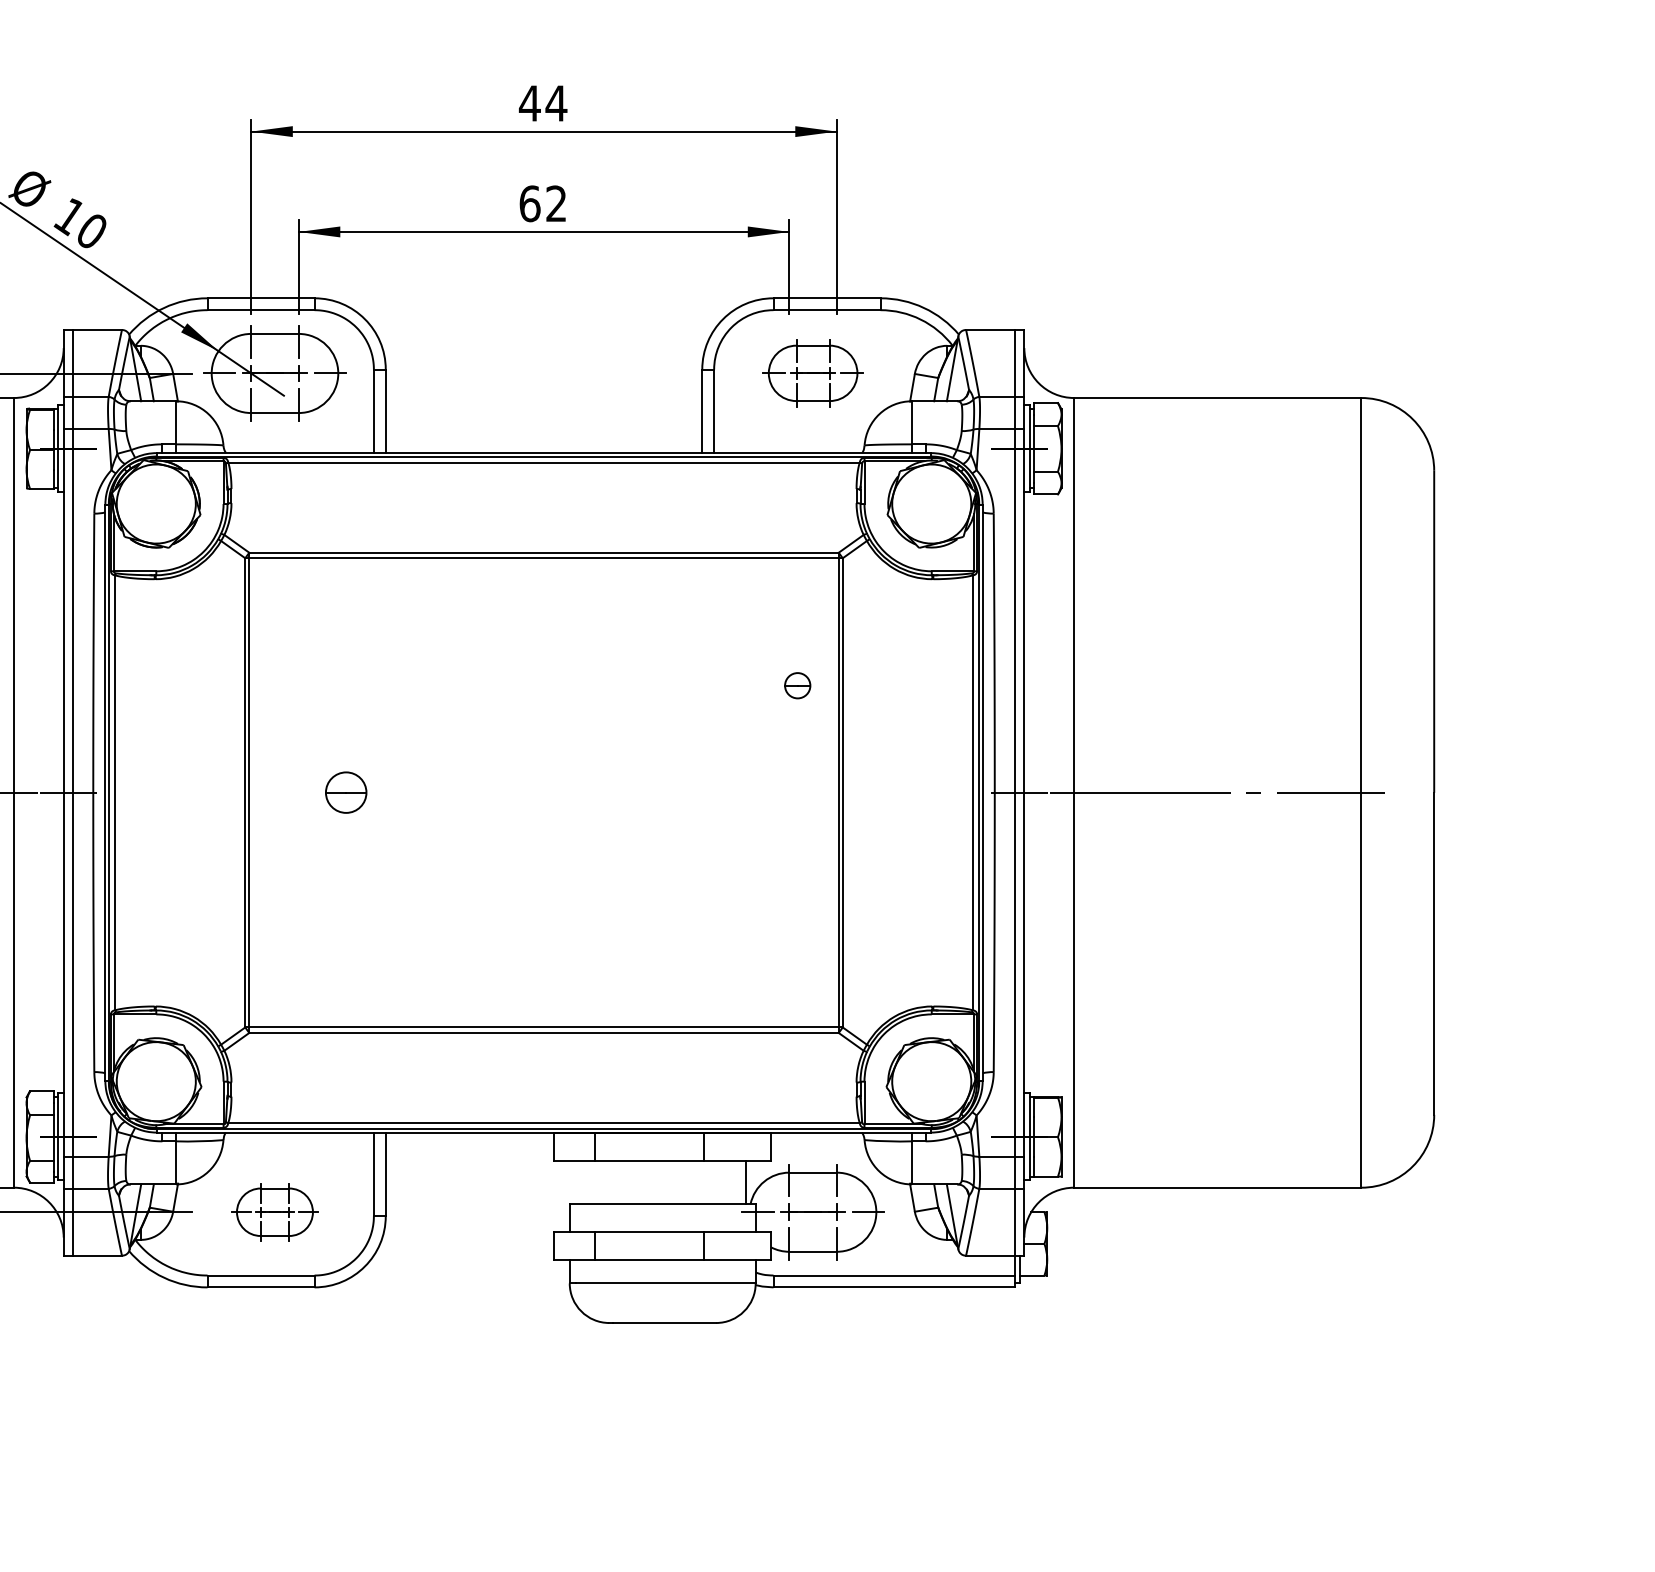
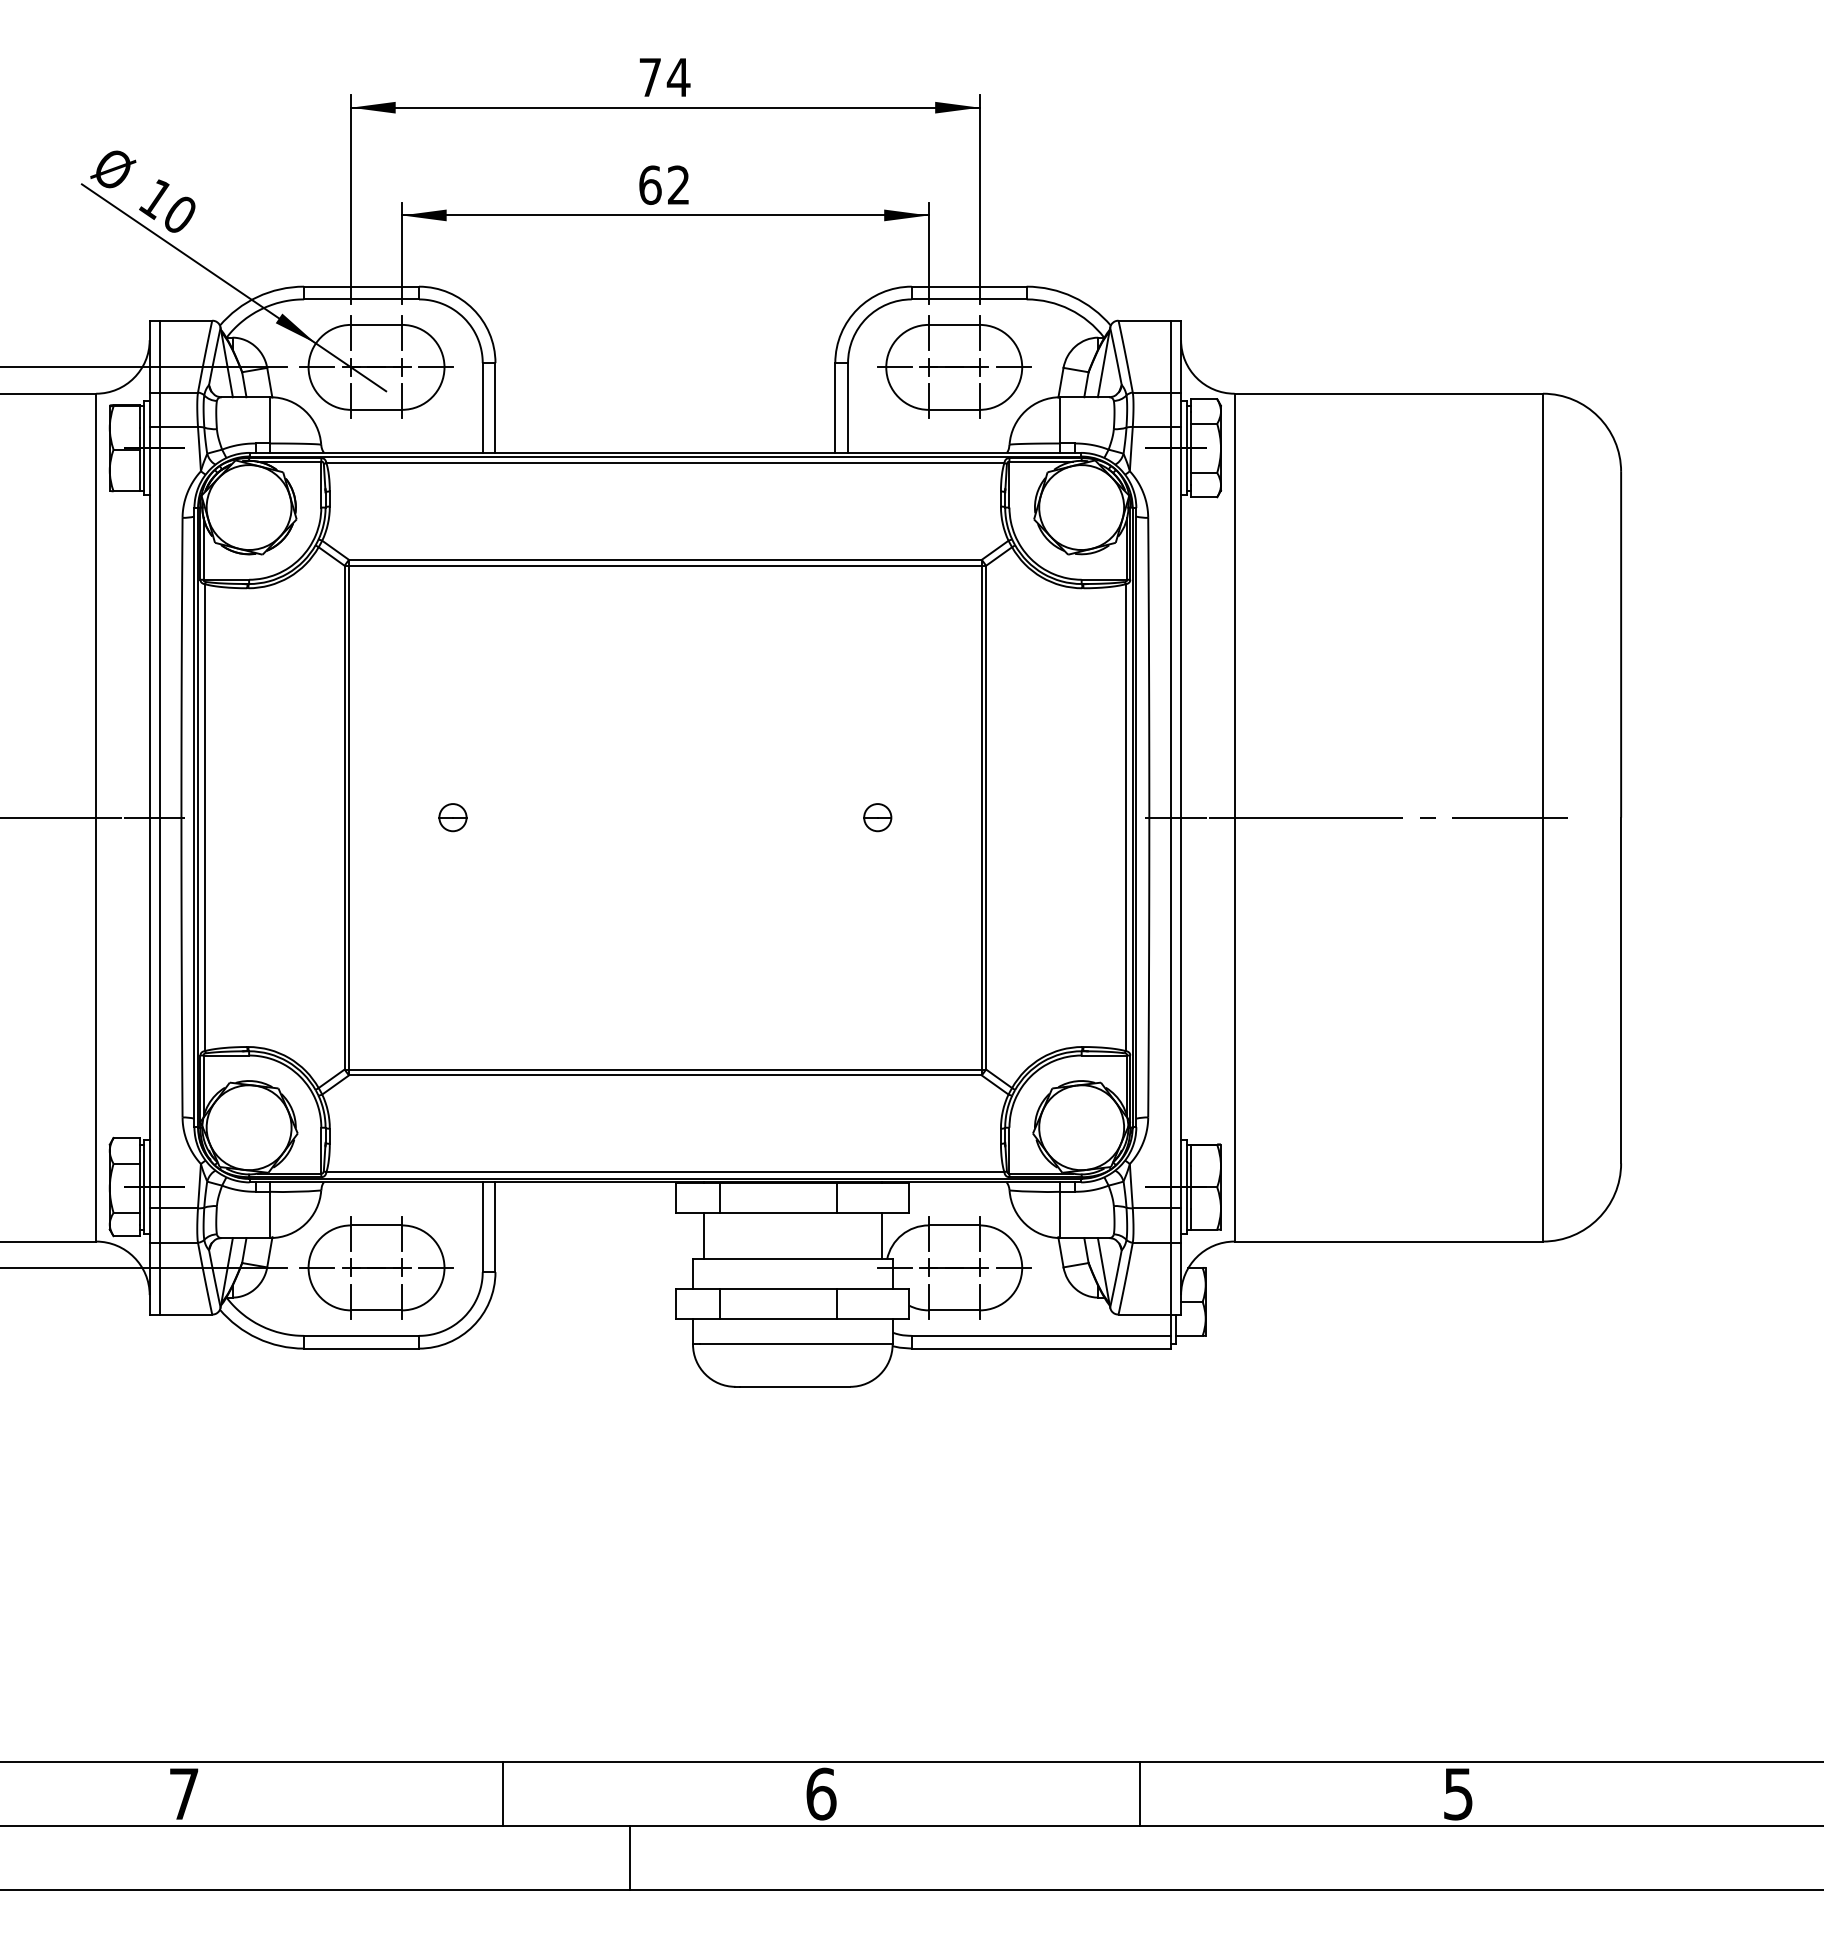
text: (530, 103) -> (650, 77), 44 -> 74
part: (813, 372) -> (954, 366), size x1.43
part: (797, 685) -> (877, 817), moved
part: (345, 792) -> (452, 817), size x0.62
line: (579, 1182) -> (703, 1235), added
part: (274, 1211) -> (376, 1267), size x1.67

